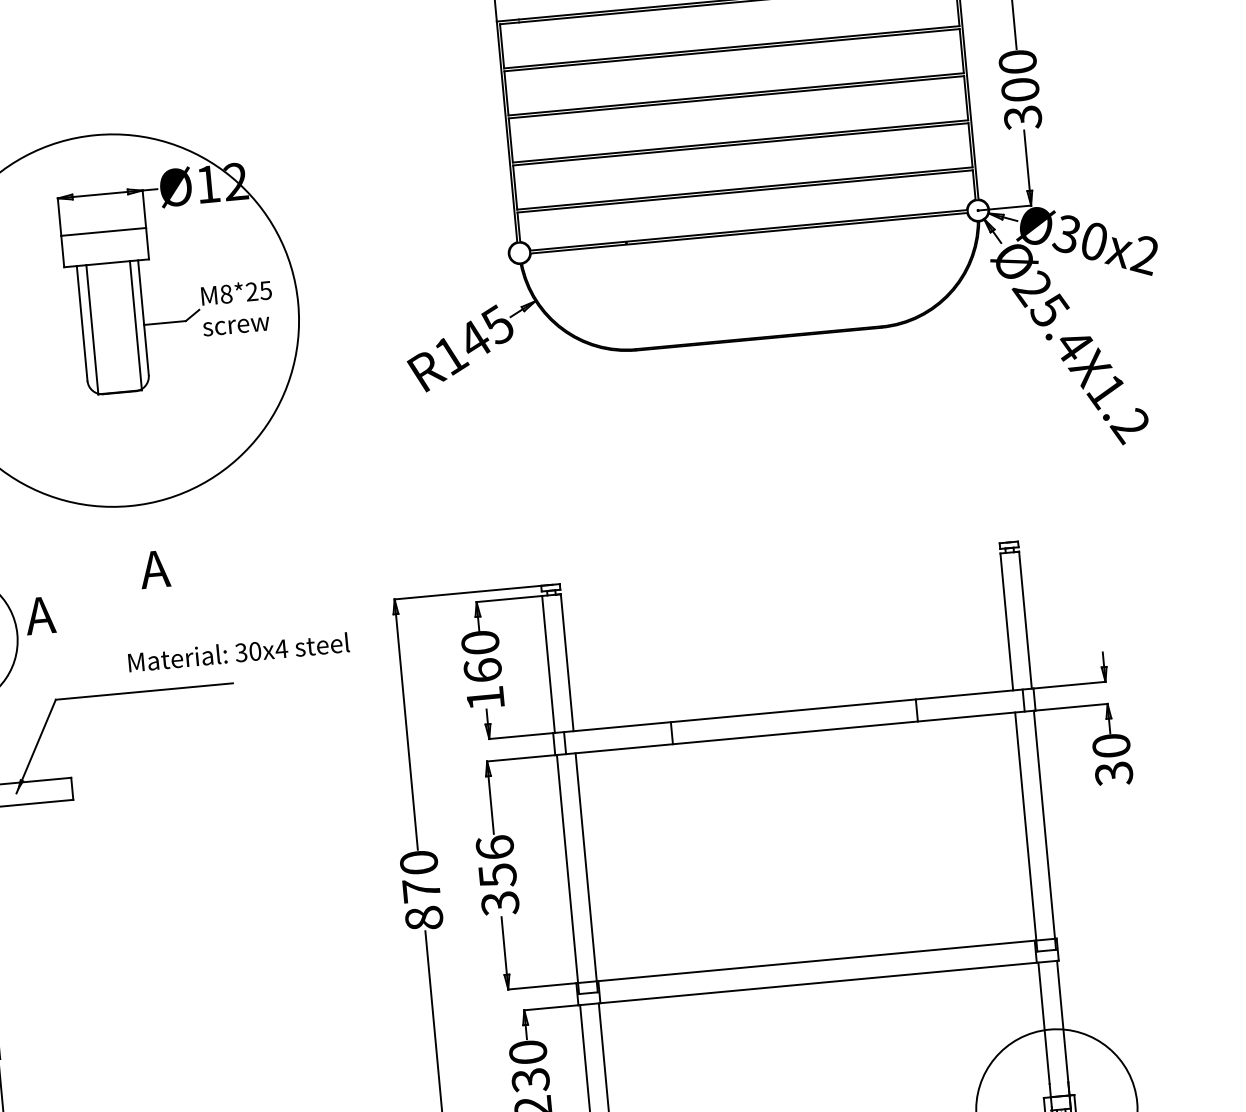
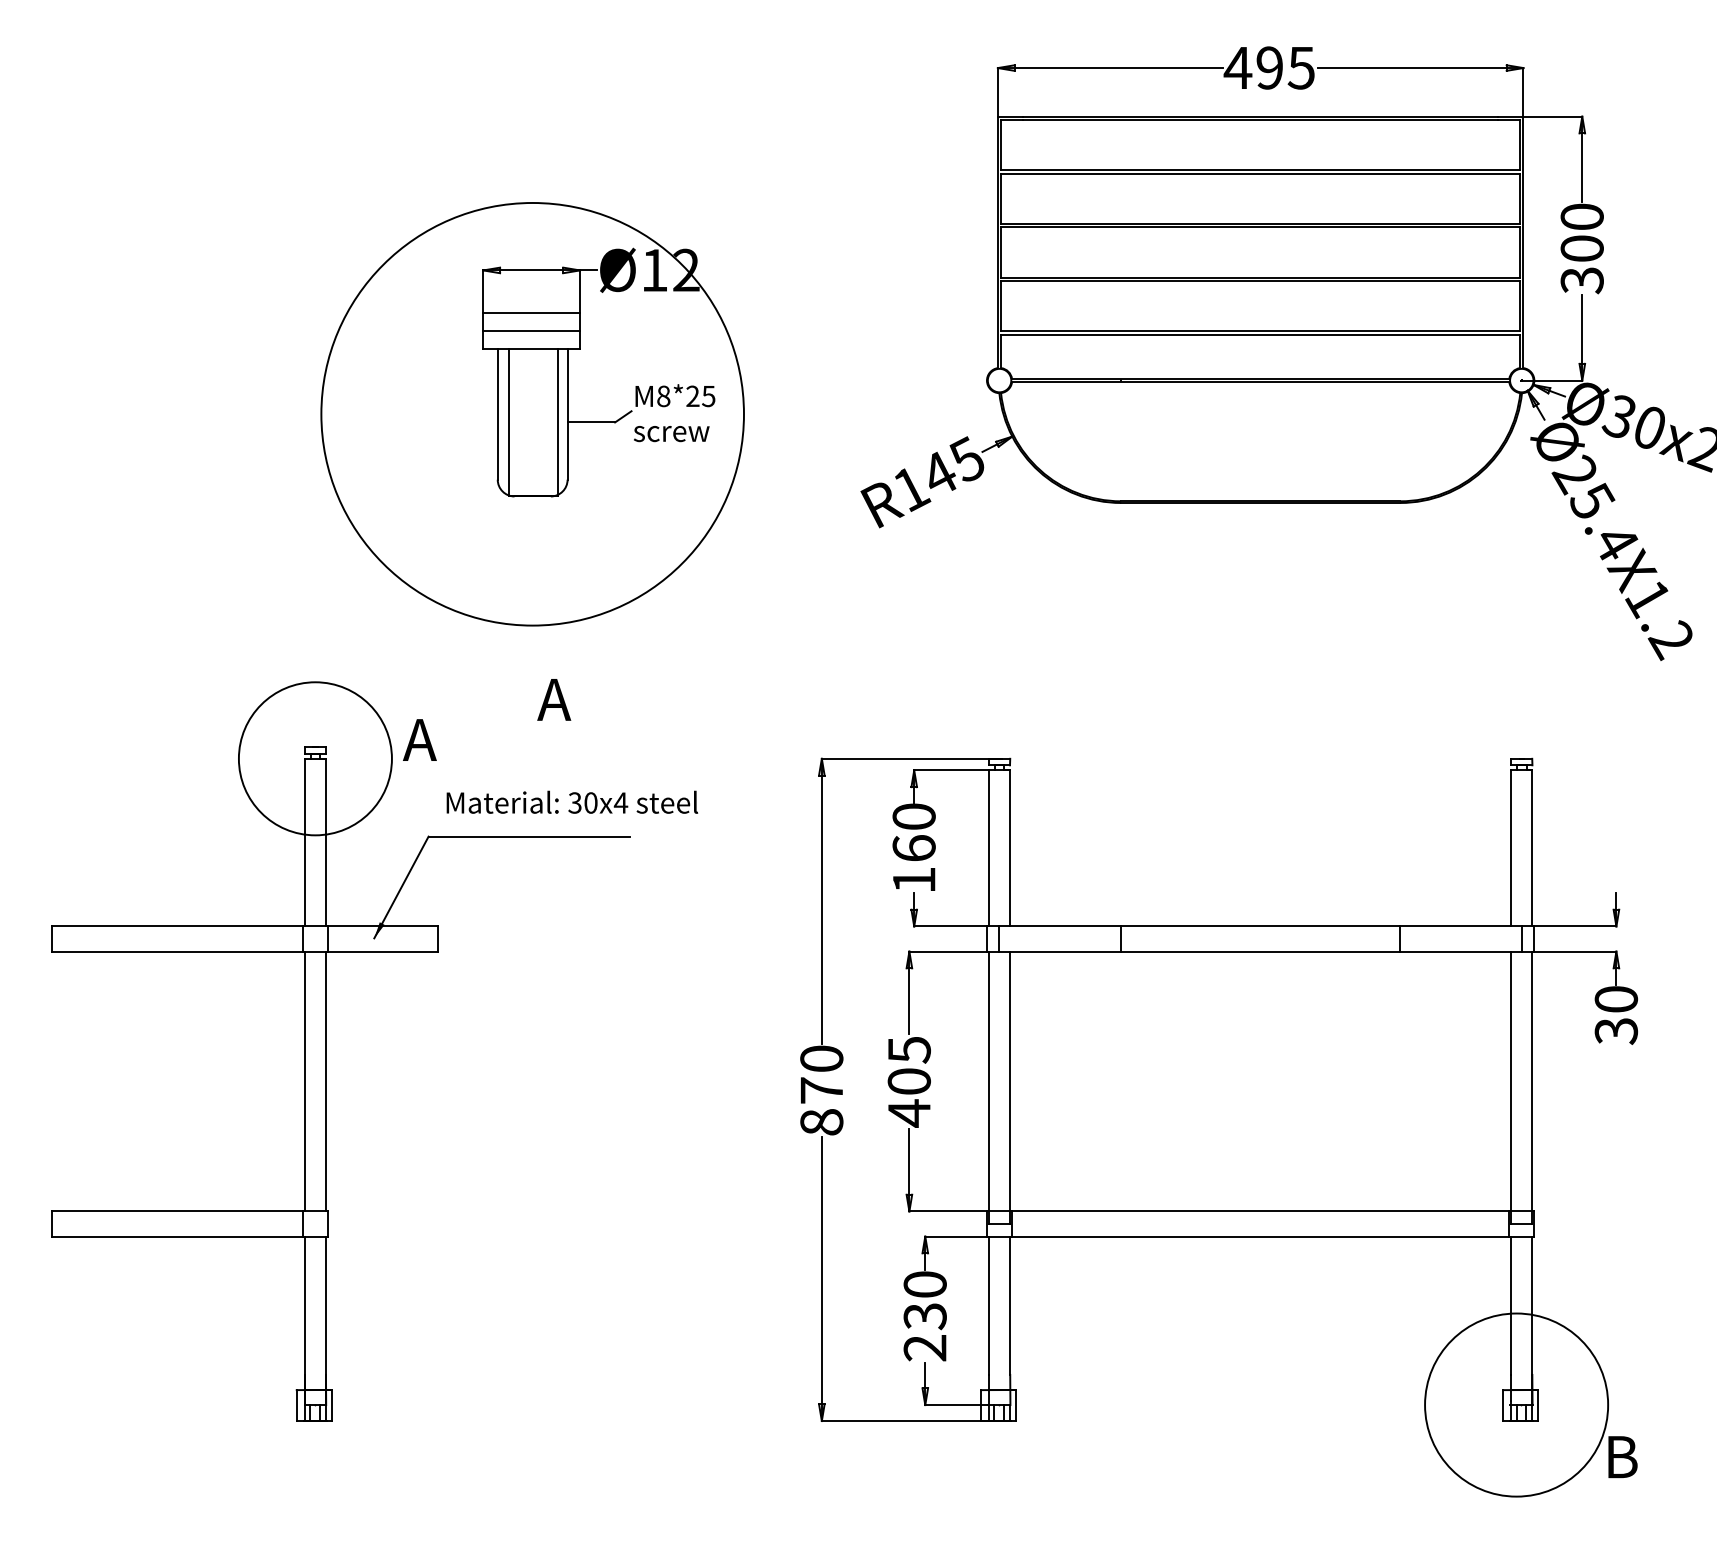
line: (104, 247) -> (531, 330), added
text: (238, 651) -> (572, 801), moved
text: (496, 875) -> (908, 1081), 356 -> 405

